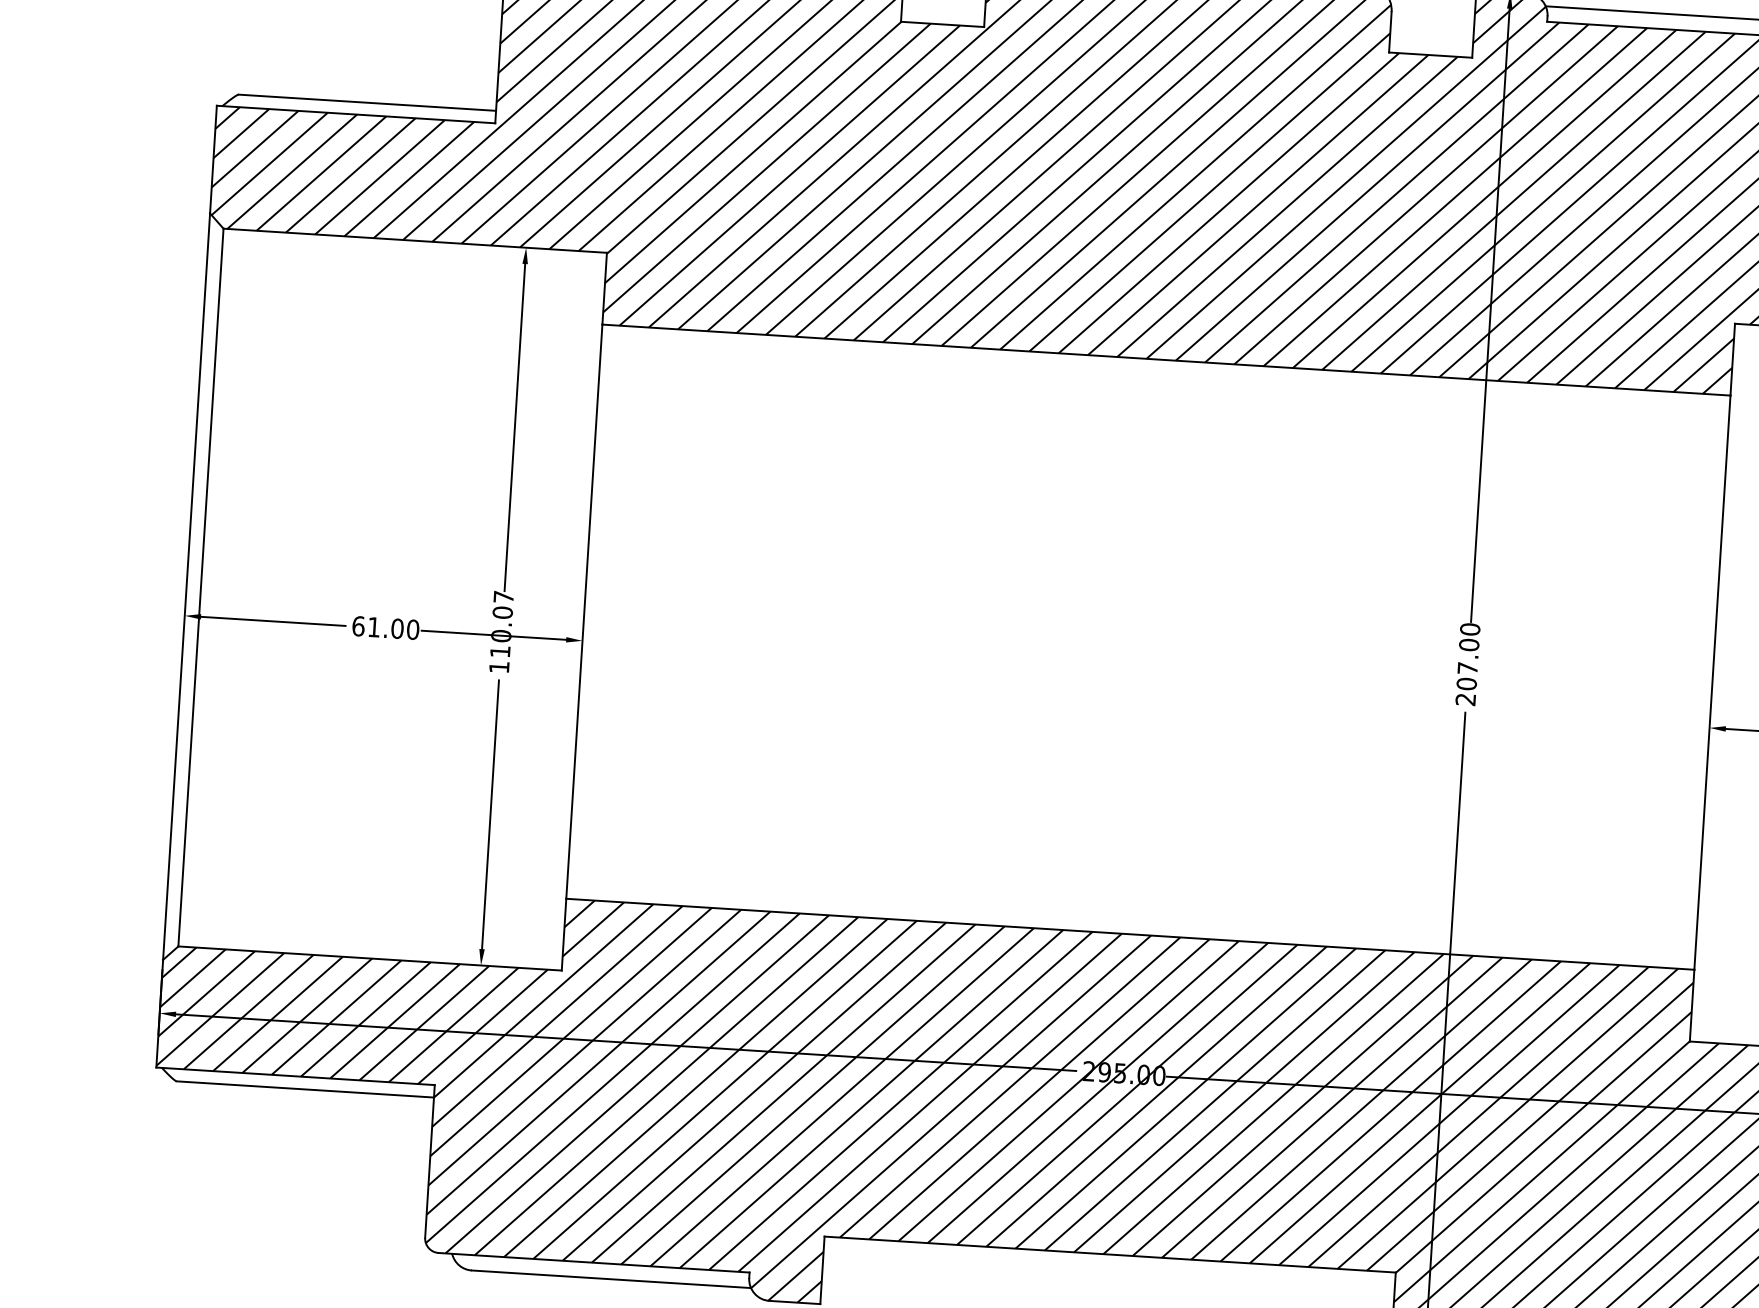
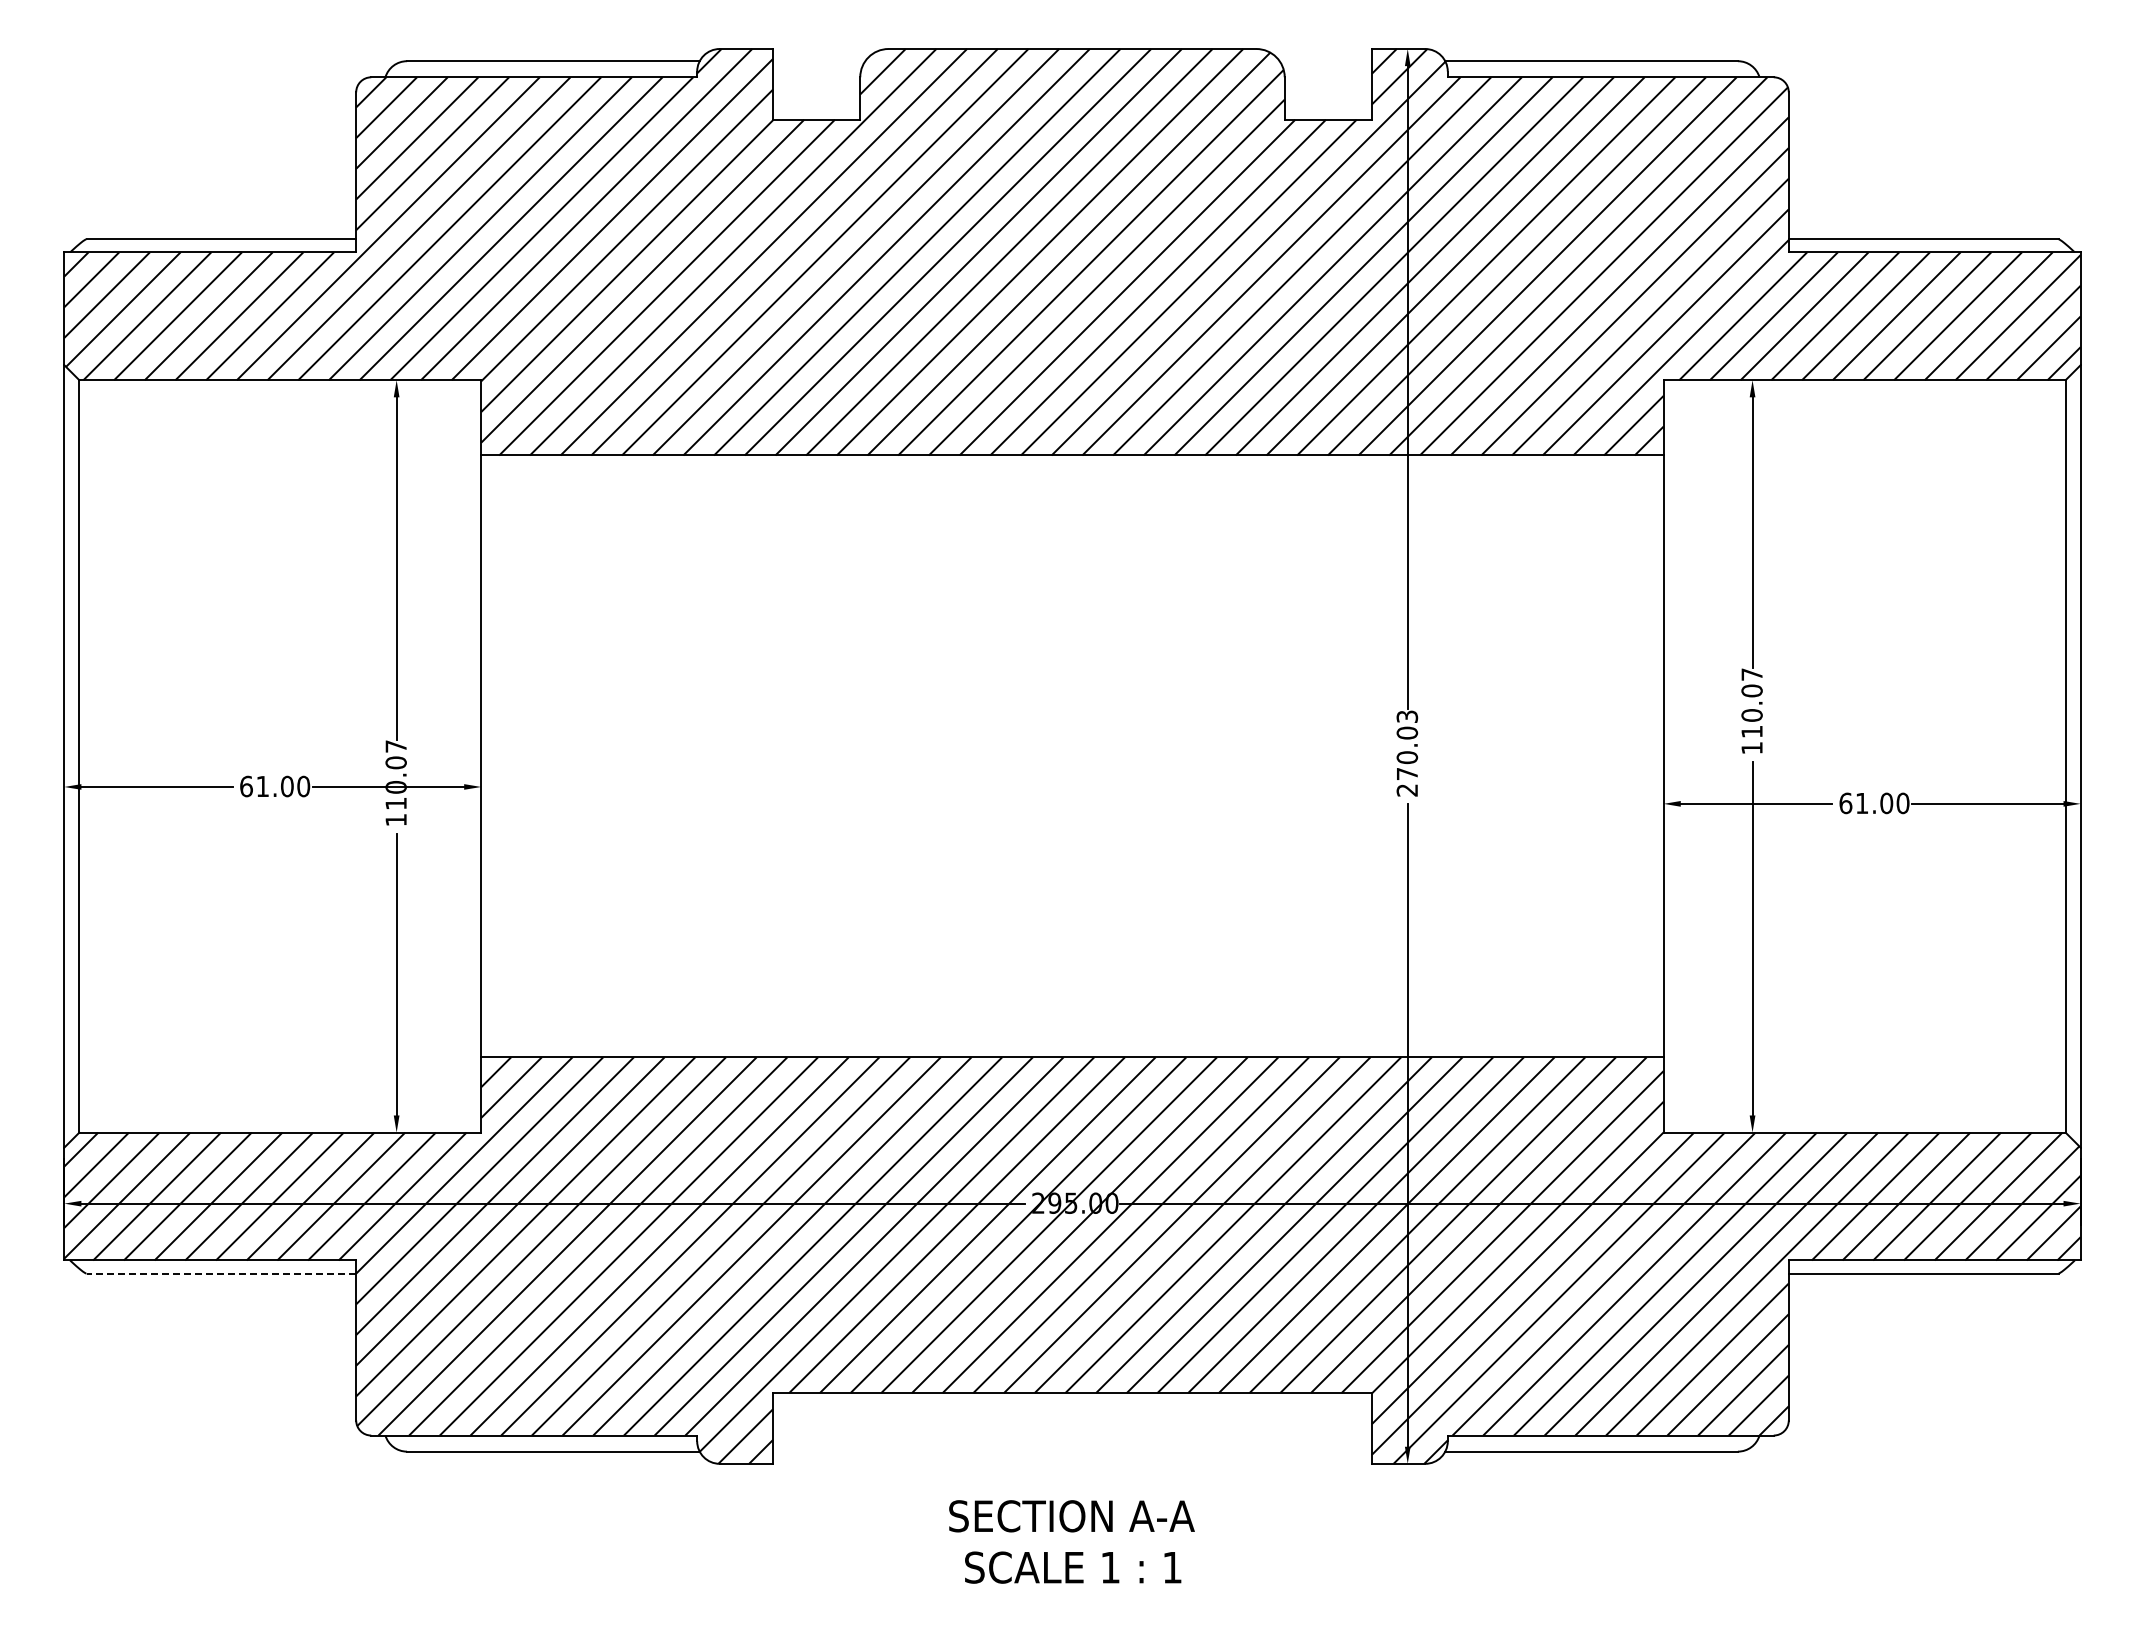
text: (1468, 656) -> (1407, 745), 207.00 -> 270.03
line: (305, 1089) -> (221, 1273), solid -> dashed

